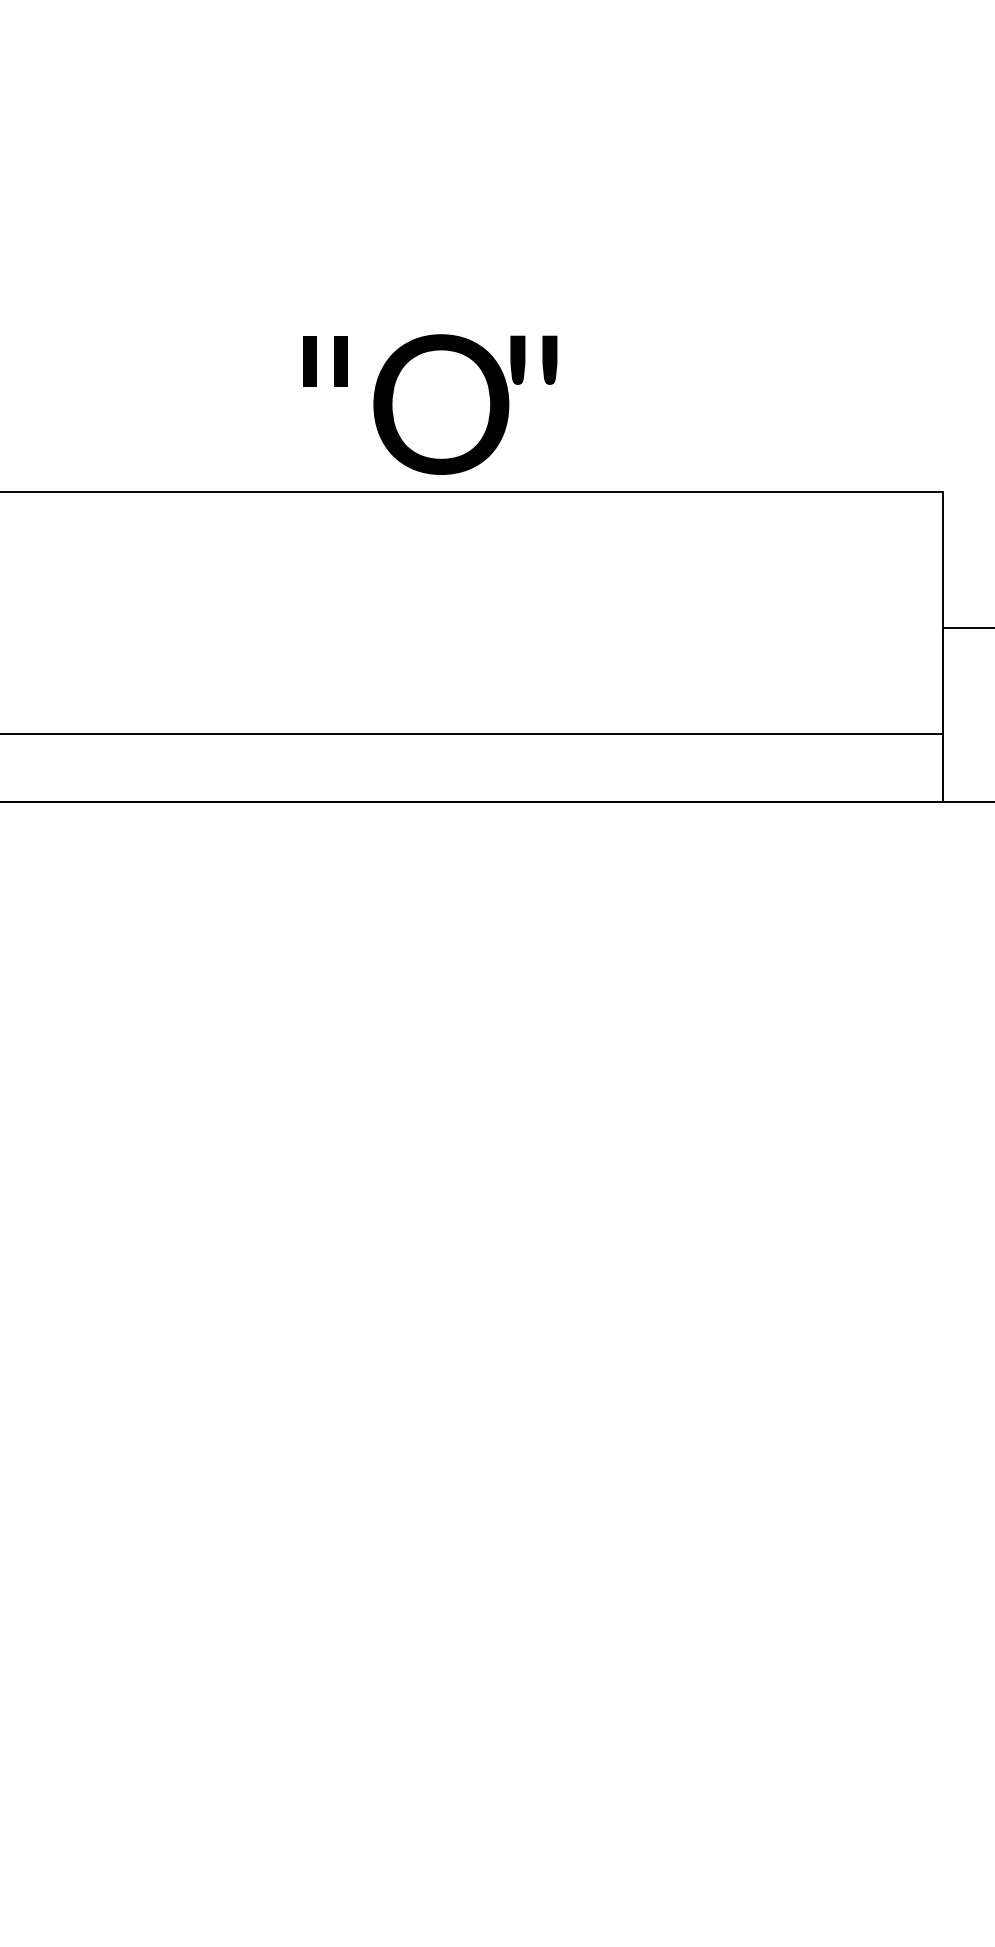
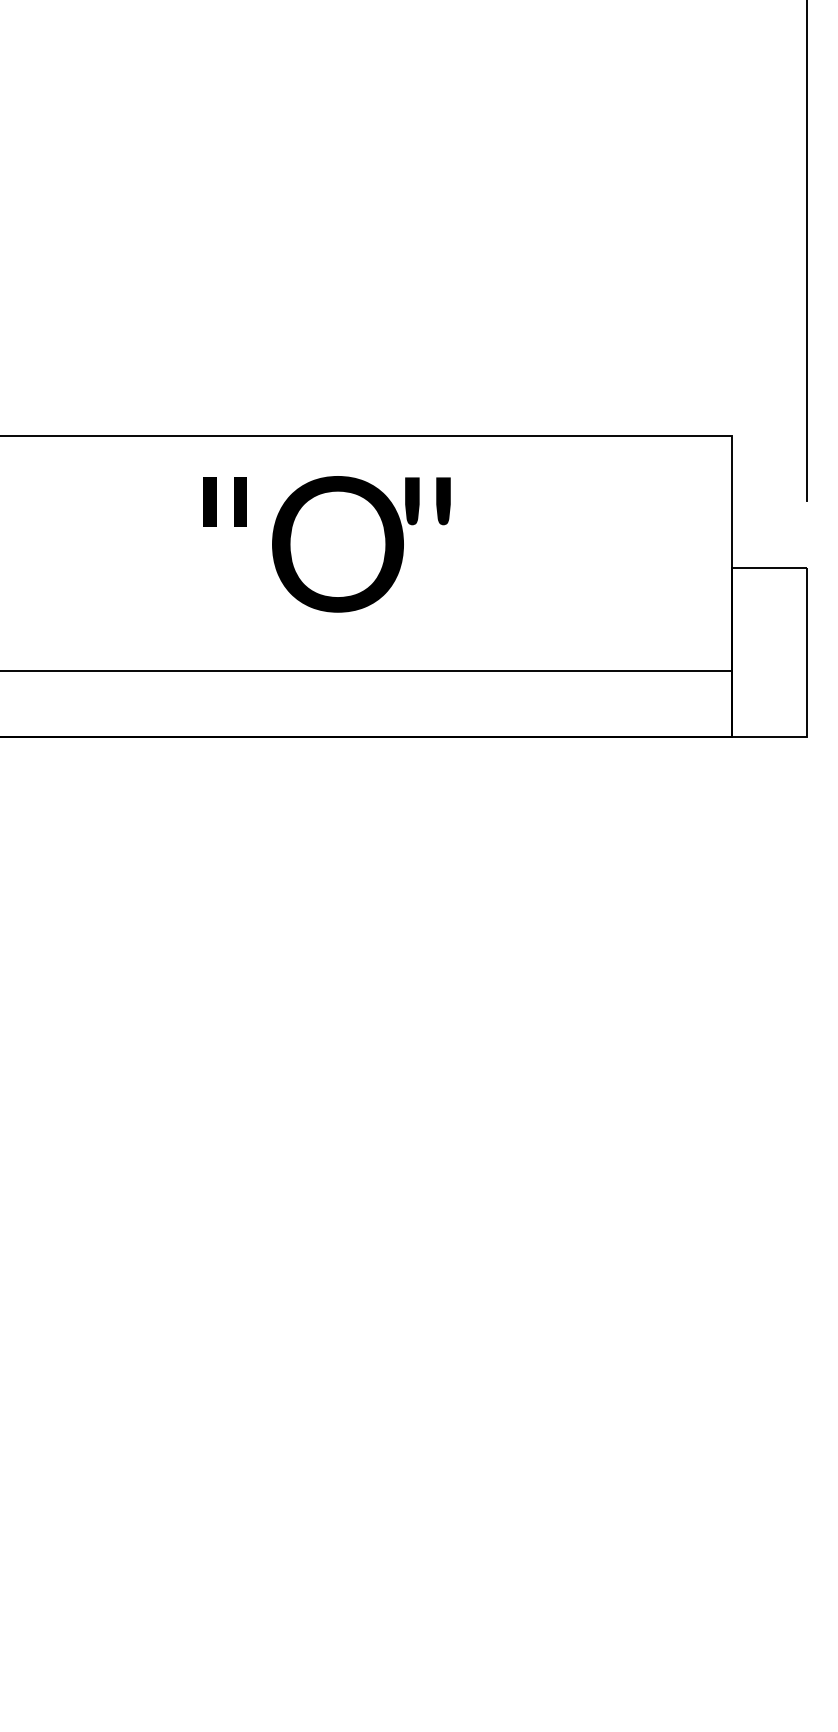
text: (430, 404) -> (327, 544), moved

